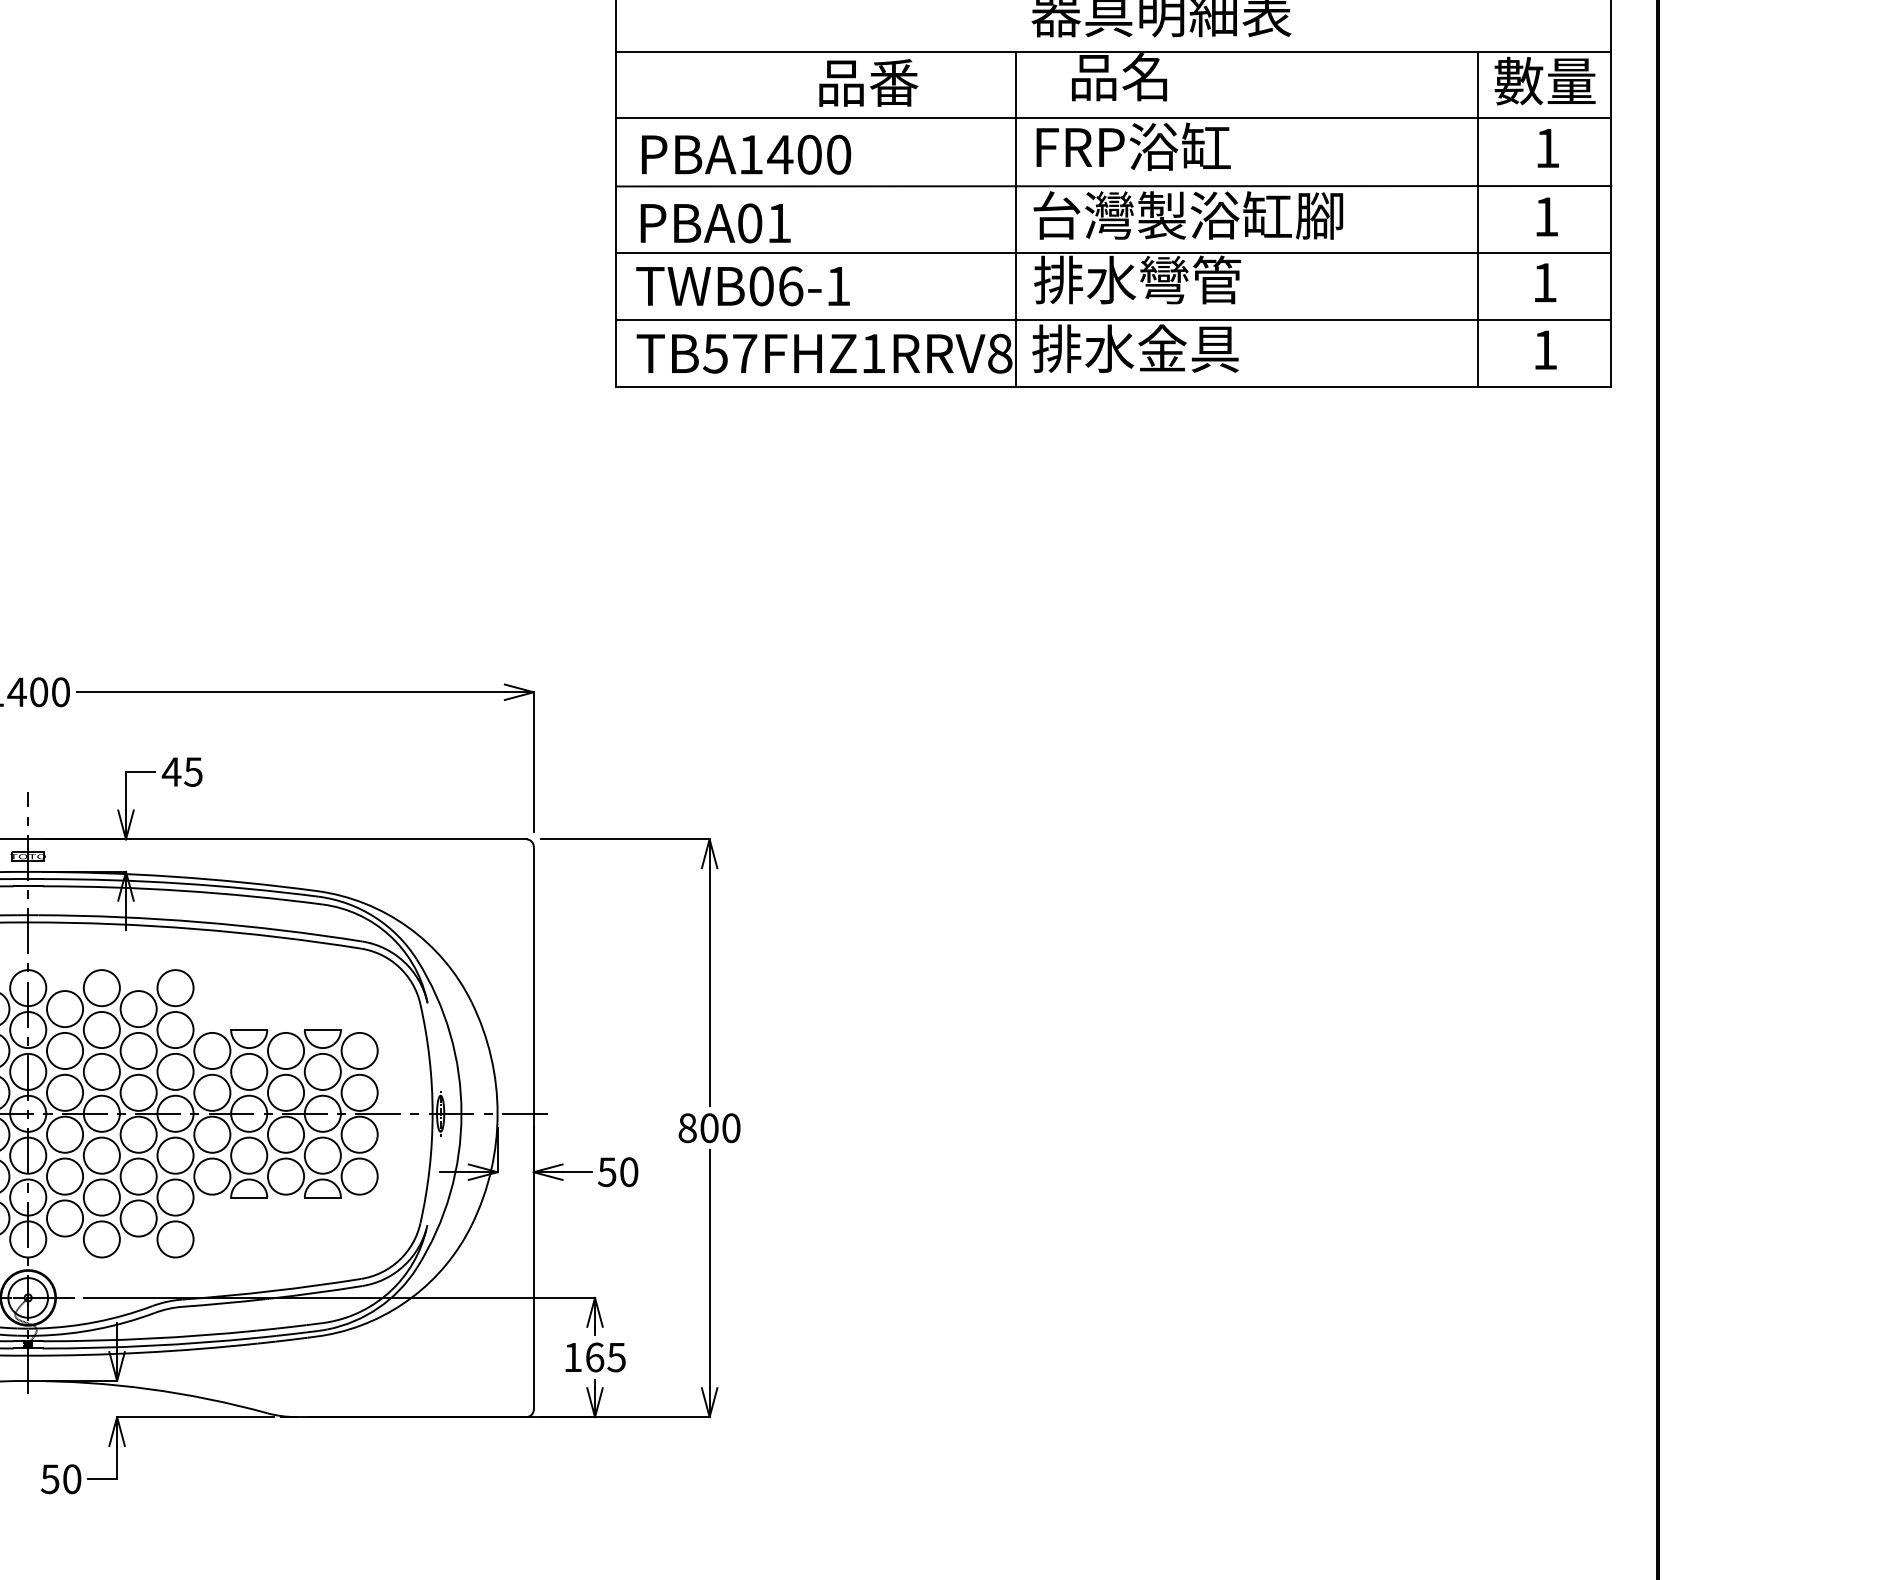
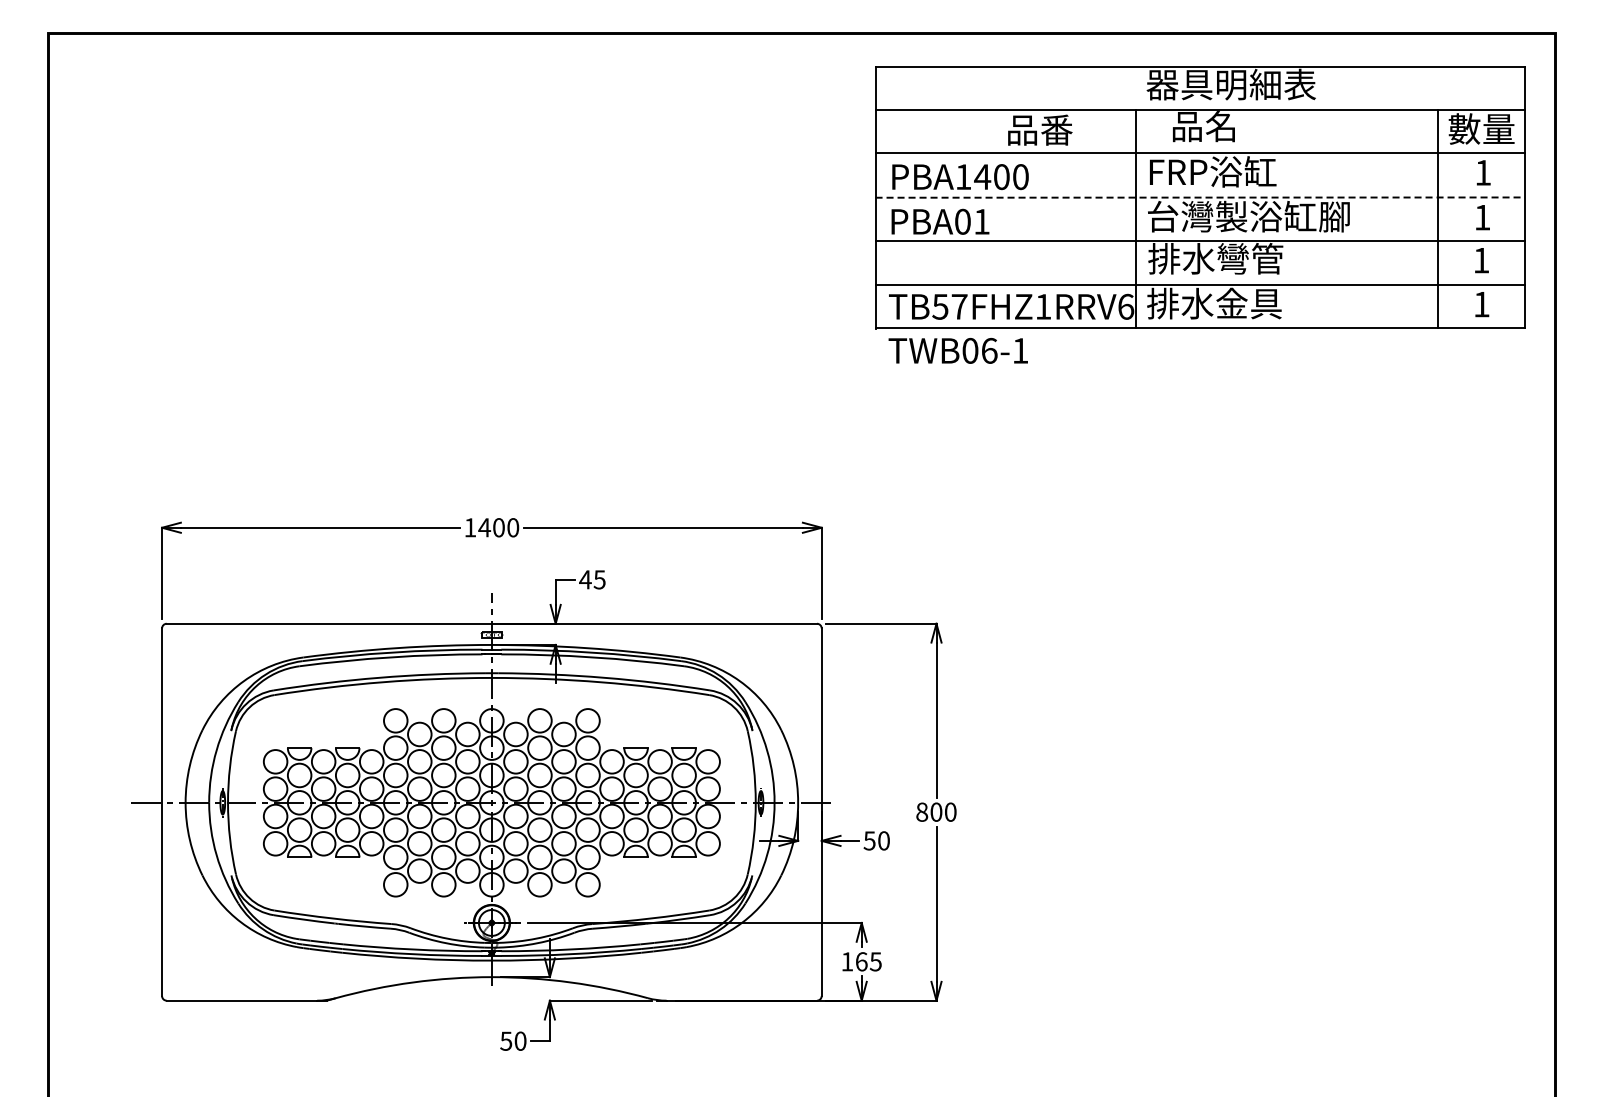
line: (1114, 186) -> (1200, 197), solid -> dashed
text: (741, 285) -> (957, 350), moved
text: (1000, 353) -> (1126, 306), TB57FHZ1RRV8 -> TB57FHZ1RRV6

